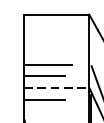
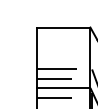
line: (56, 88) -> (63, 88), dashed -> solid

